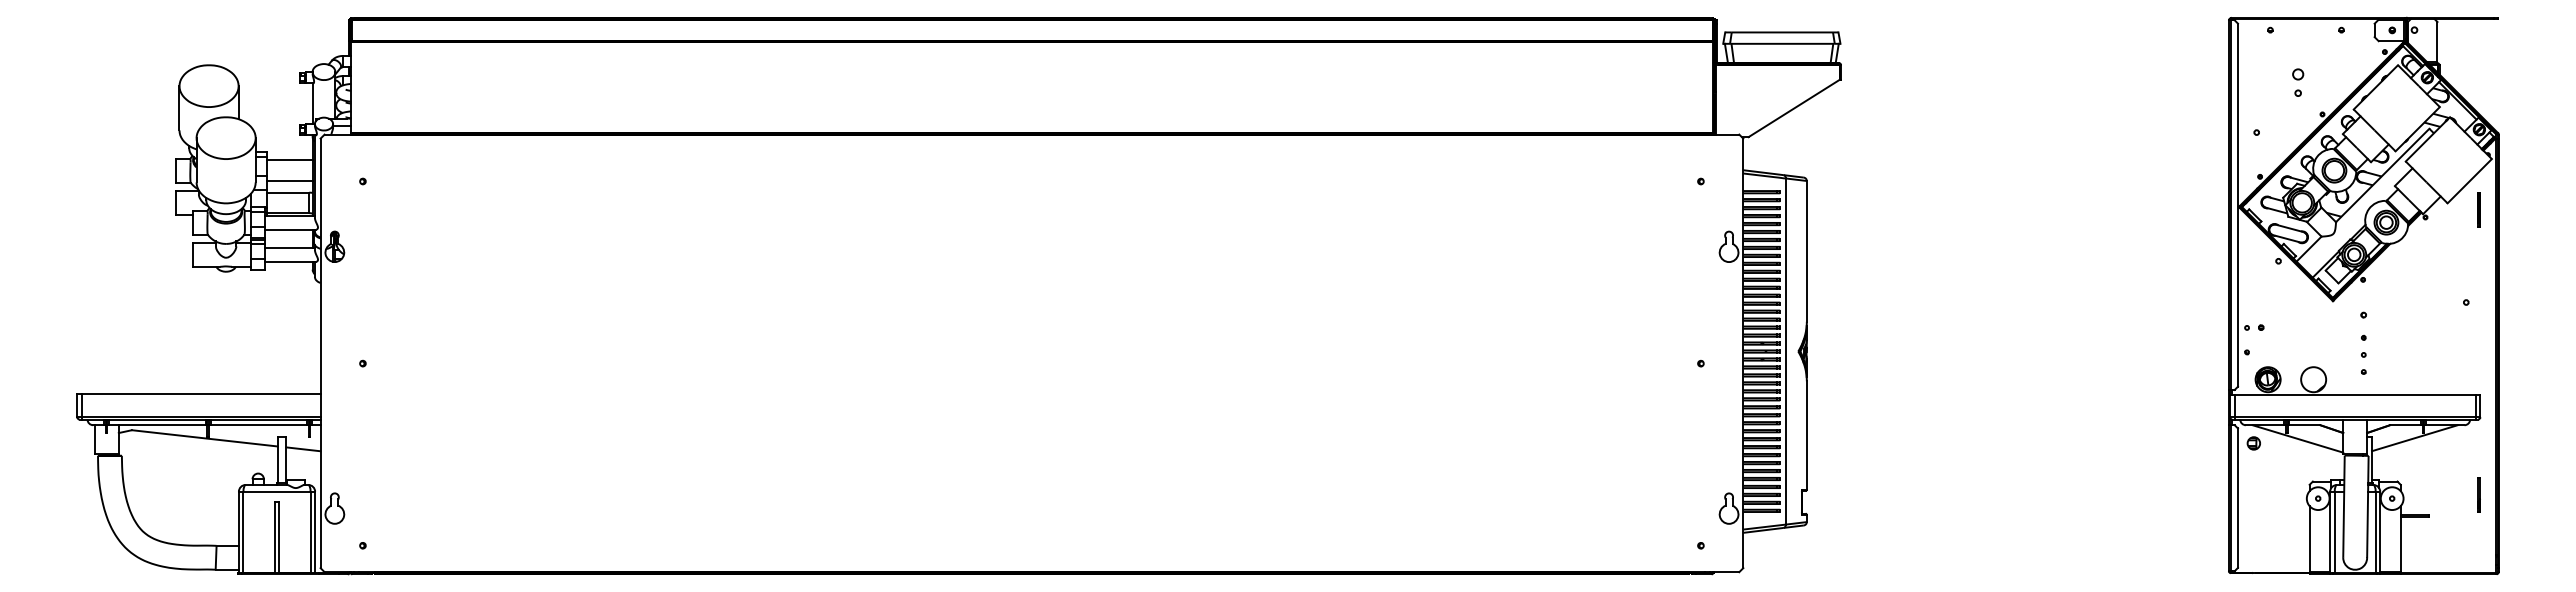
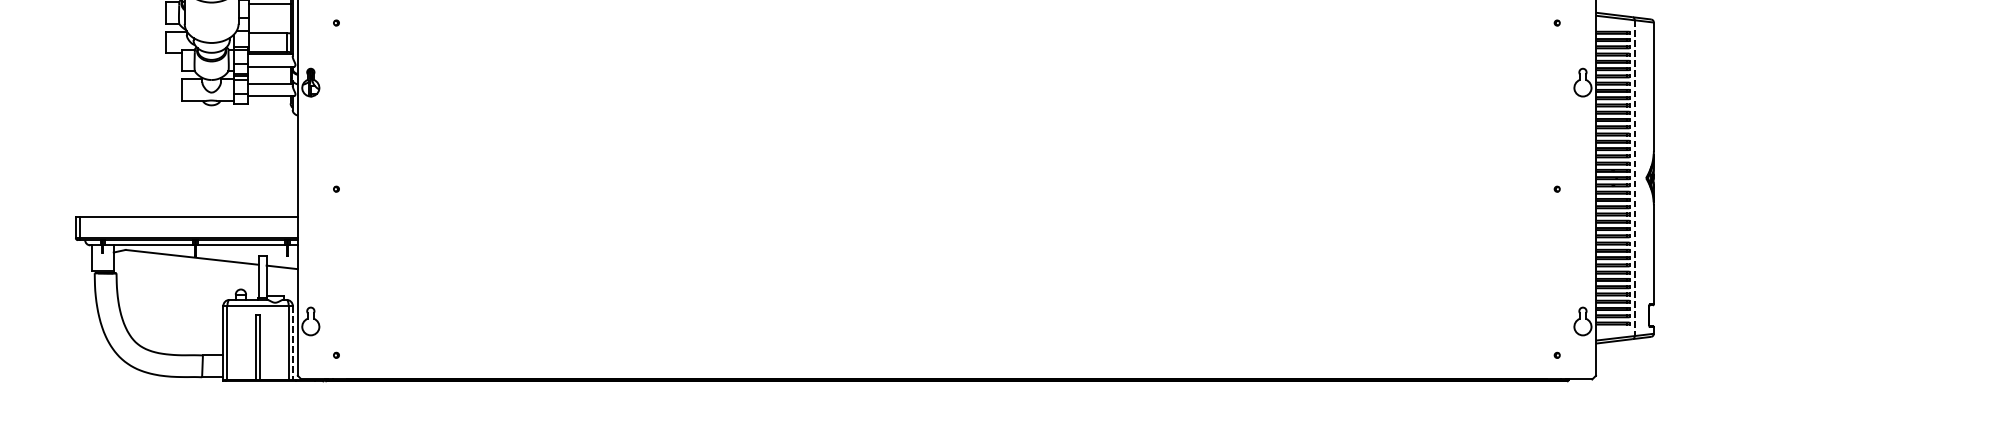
line: (289, 180) -> (269, 22), removed
line: (1785, 352) -> (1634, 179), solid -> dashed
line: (315, 532) -> (293, 343), solid -> dashed

